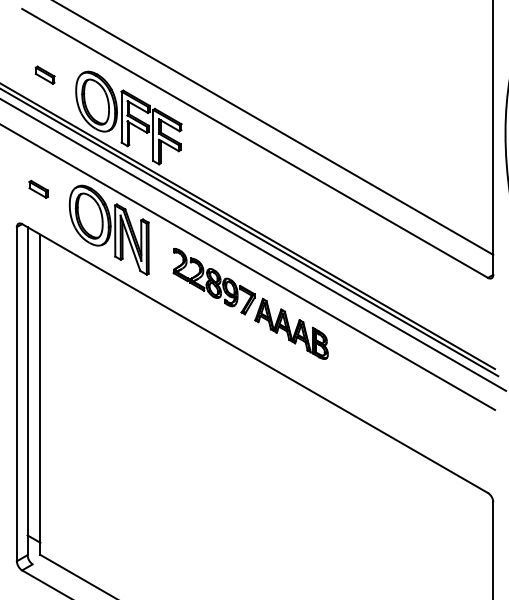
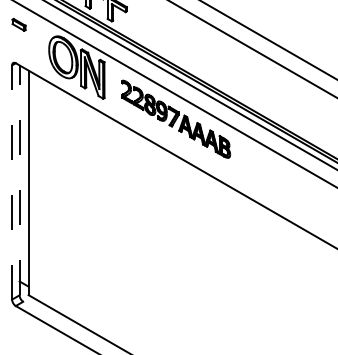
part: (38, 188) -> (18, 24), moved
line: (27, 391) -> (19, 180), solid -> dashed
line: (16, 393) -> (11, 182), solid -> dashed

